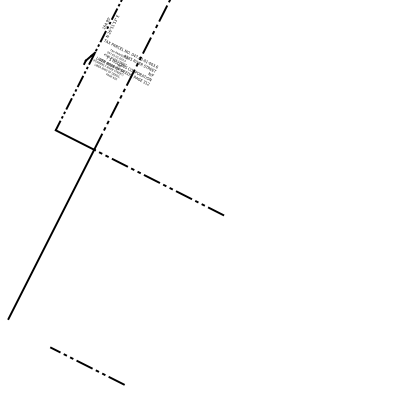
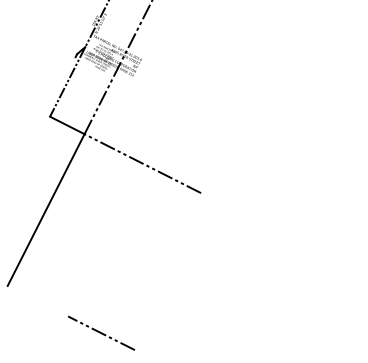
line: (87, 365) -> (101, 332), moved

